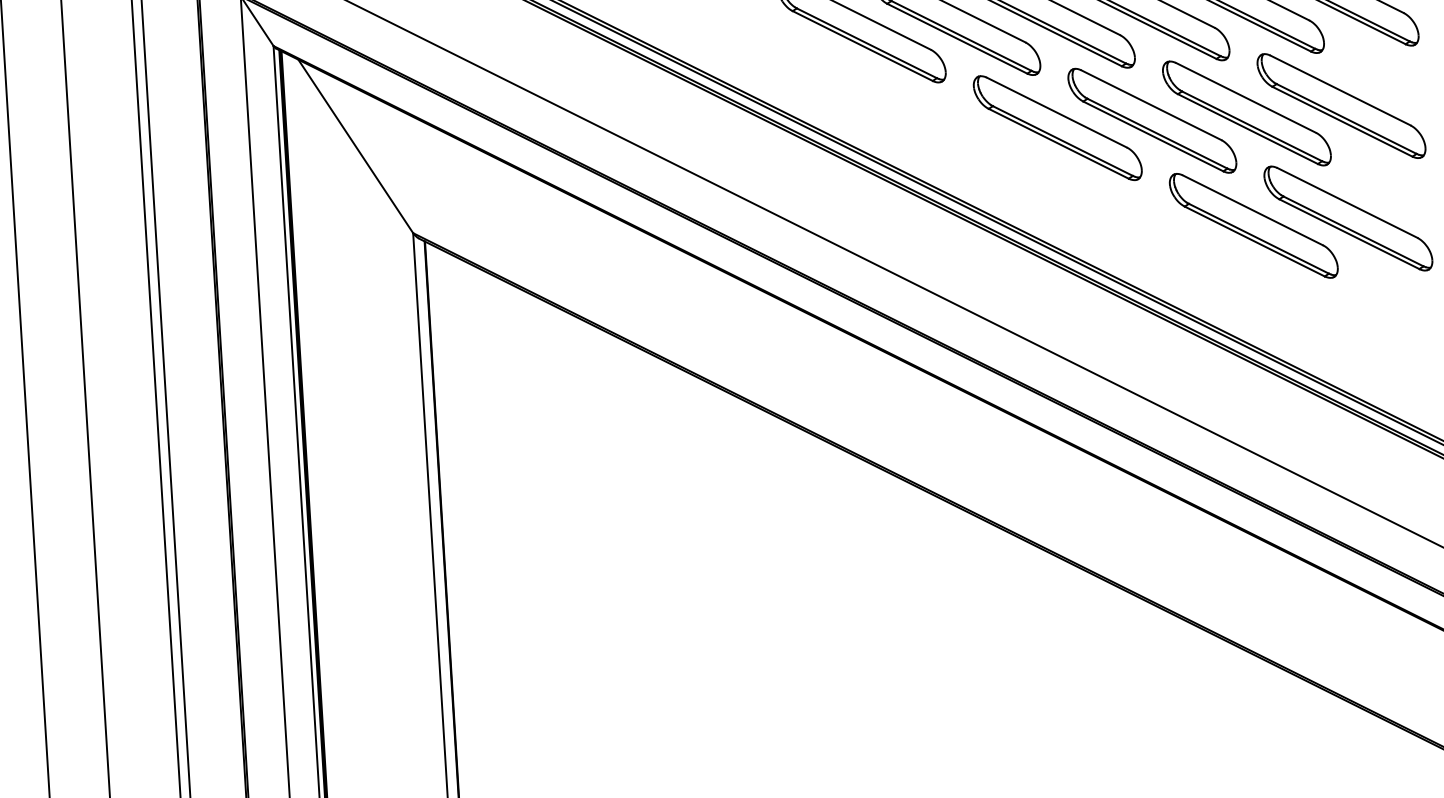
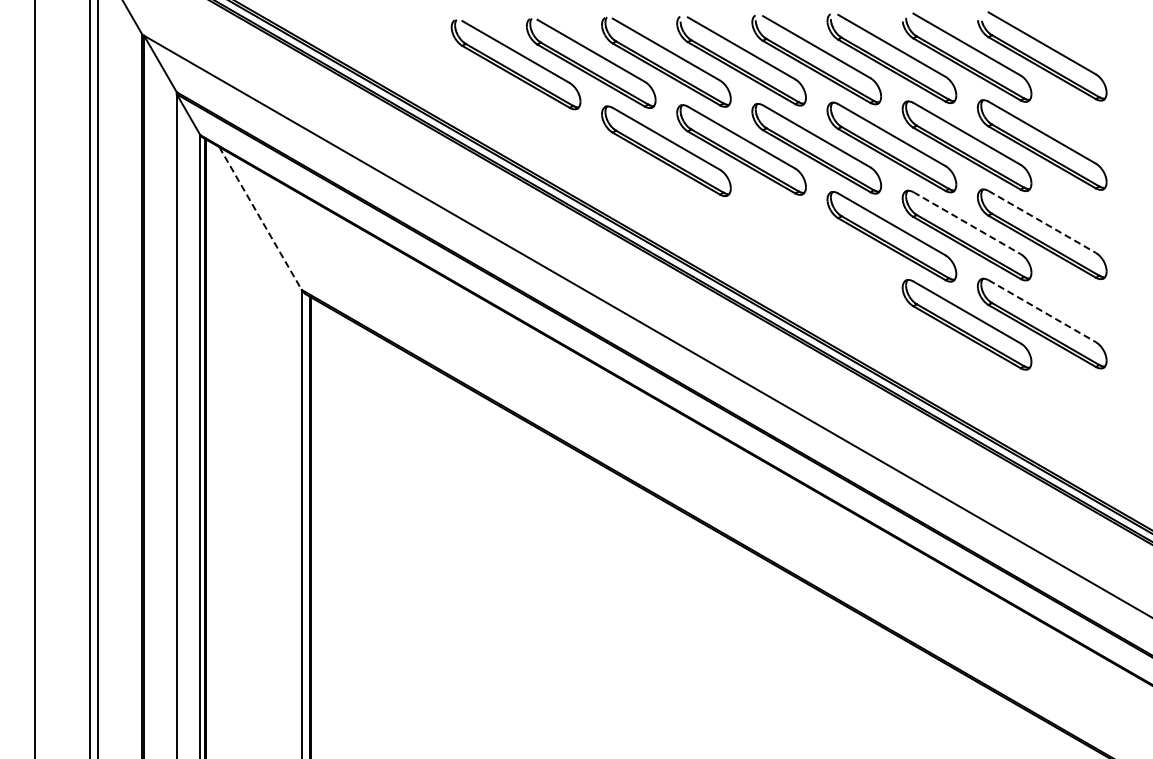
line: (1340, 89) -> (1042, 221), solid -> dashed
line: (1246, 98) -> (967, 223), solid -> dashed
part: (1057, 127) -> (816, 237), removed
line: (355, 146) -> (260, 218), solid -> dashed
line: (1347, 203) -> (1042, 311), solid -> dashed

